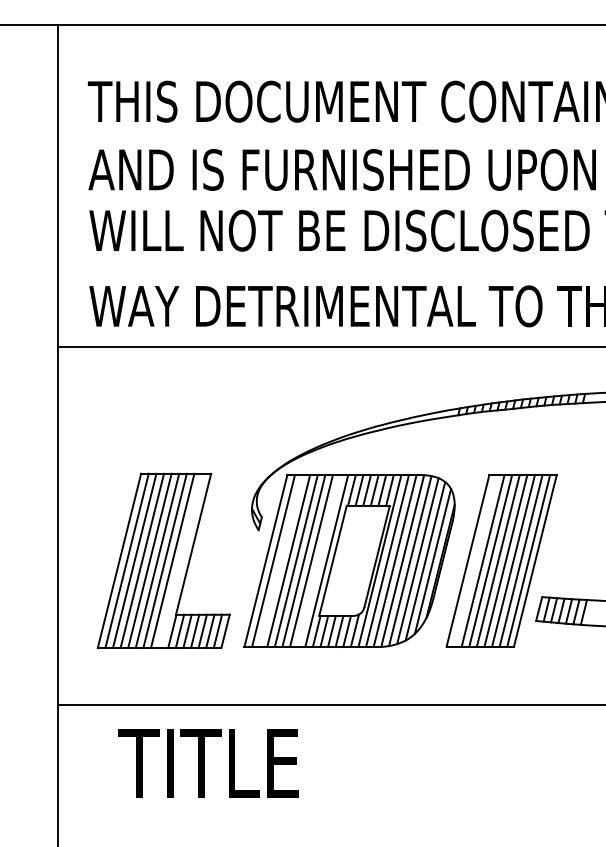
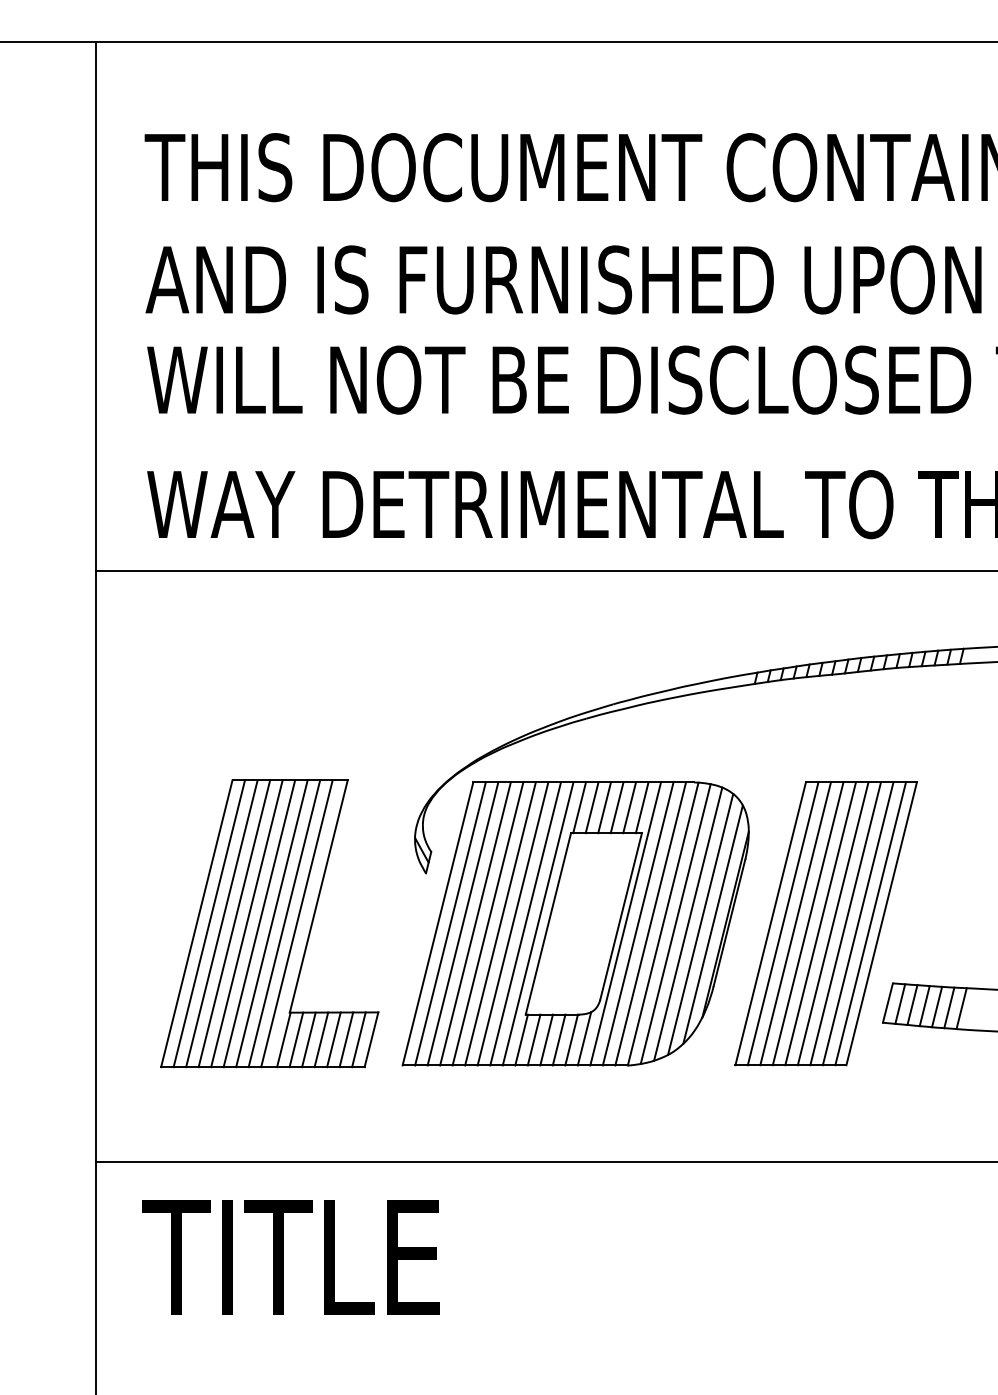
line: (180, 560) -> (297, 923), added
line: (280, 560) -> (461, 923), added
line: (318, 560) -> (524, 923), added
line: (475, 560) -> (783, 923), added
text: (208, 763) -> (290, 1257), moved

